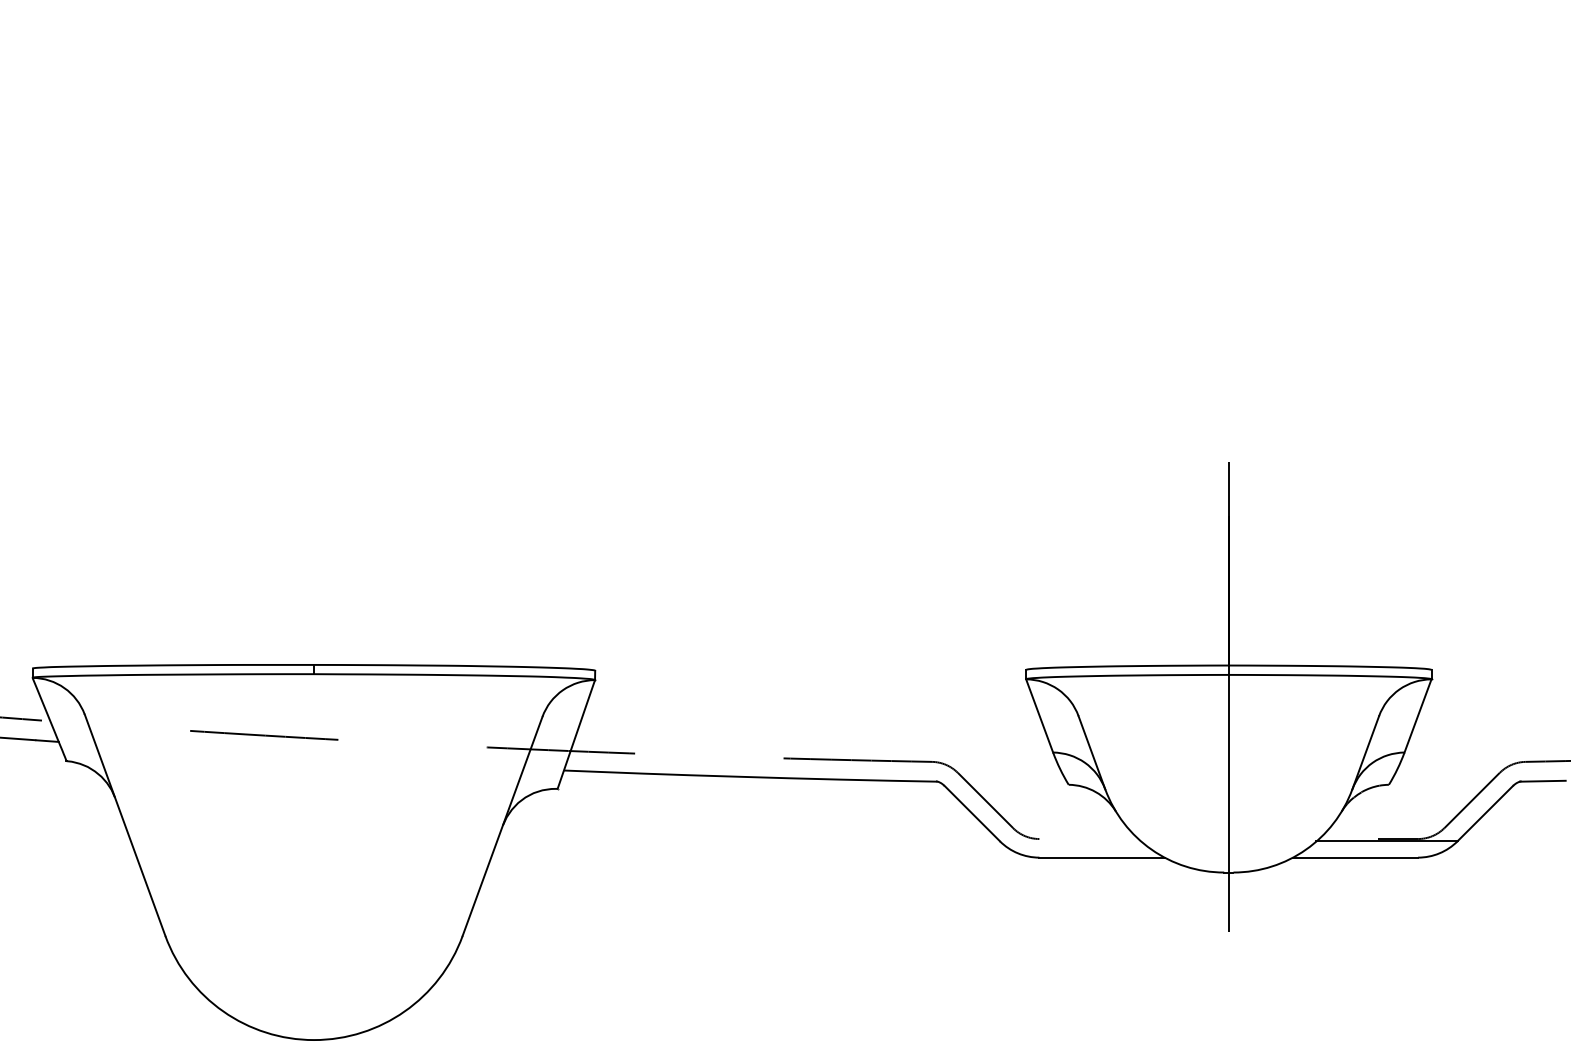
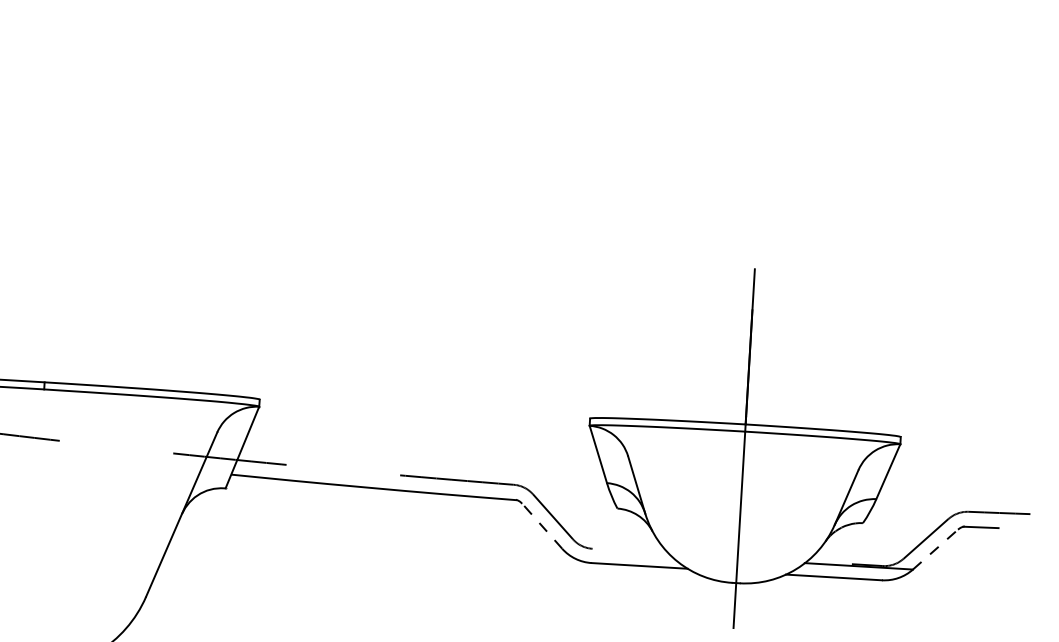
line: (971, 813) -> (541, 526), solid -> dashed
line: (1485, 813) -> (935, 549), solid -> dashed

